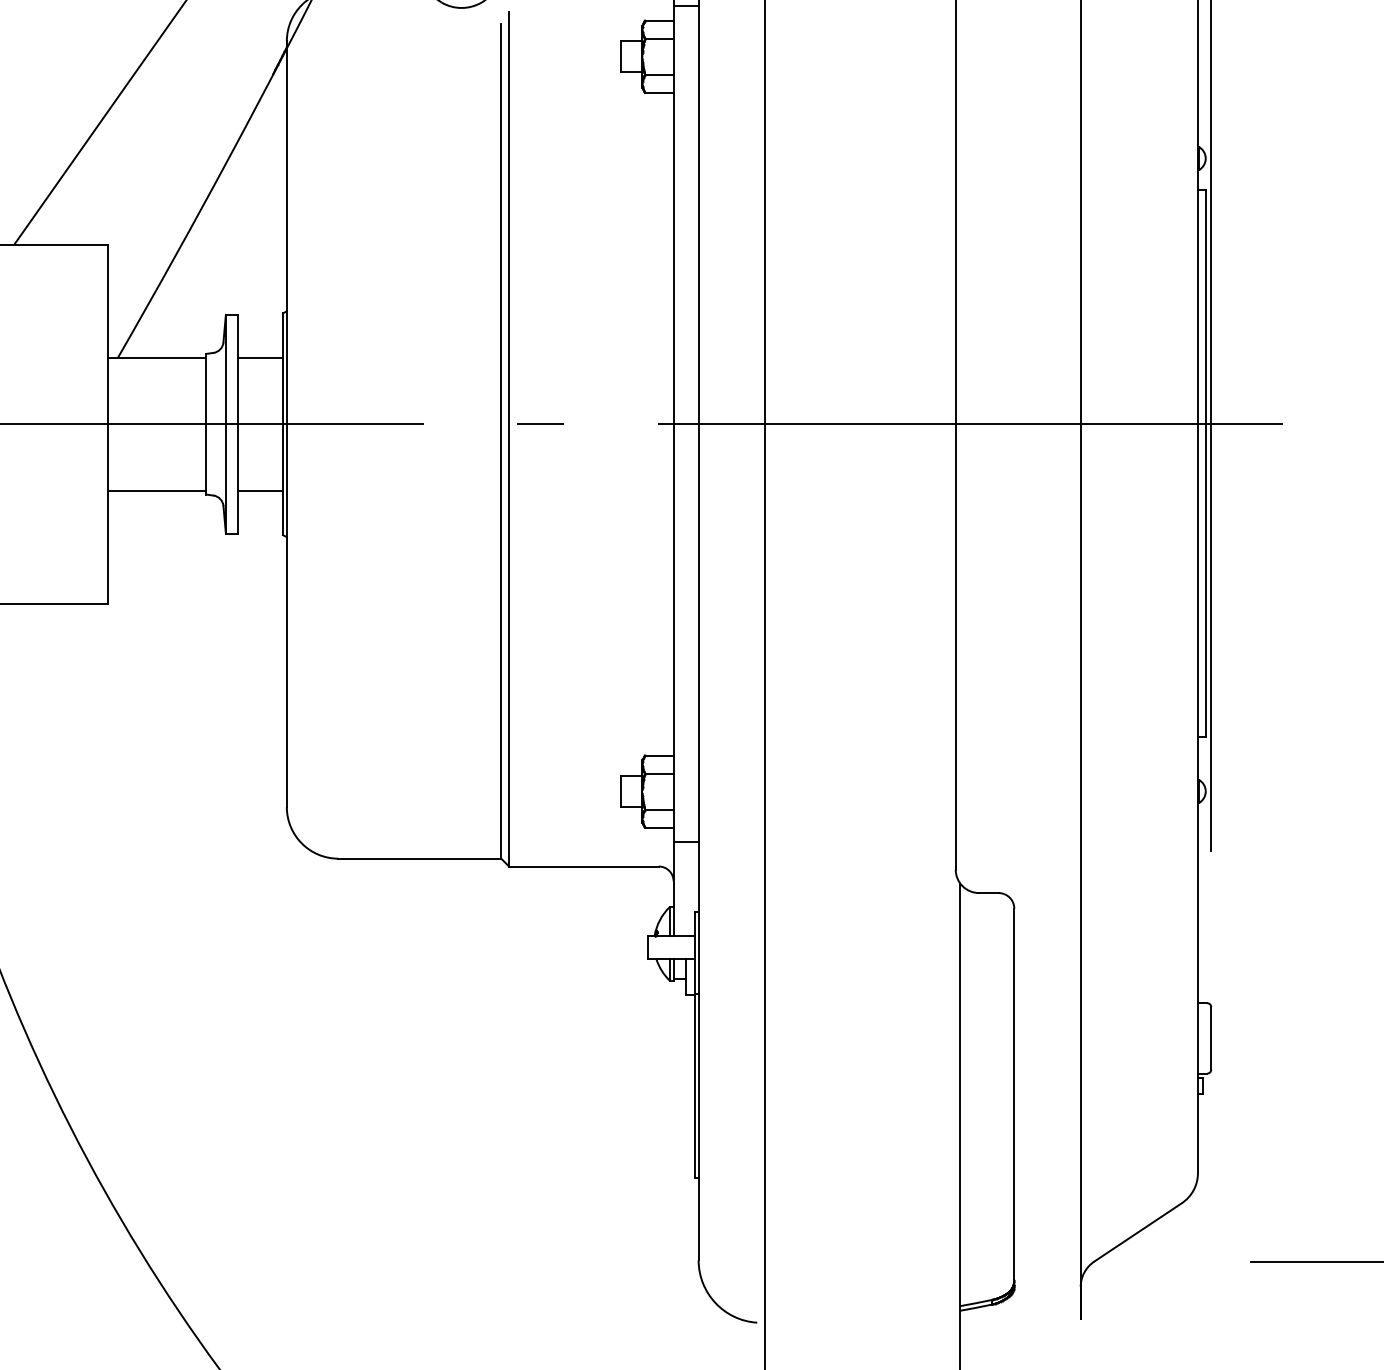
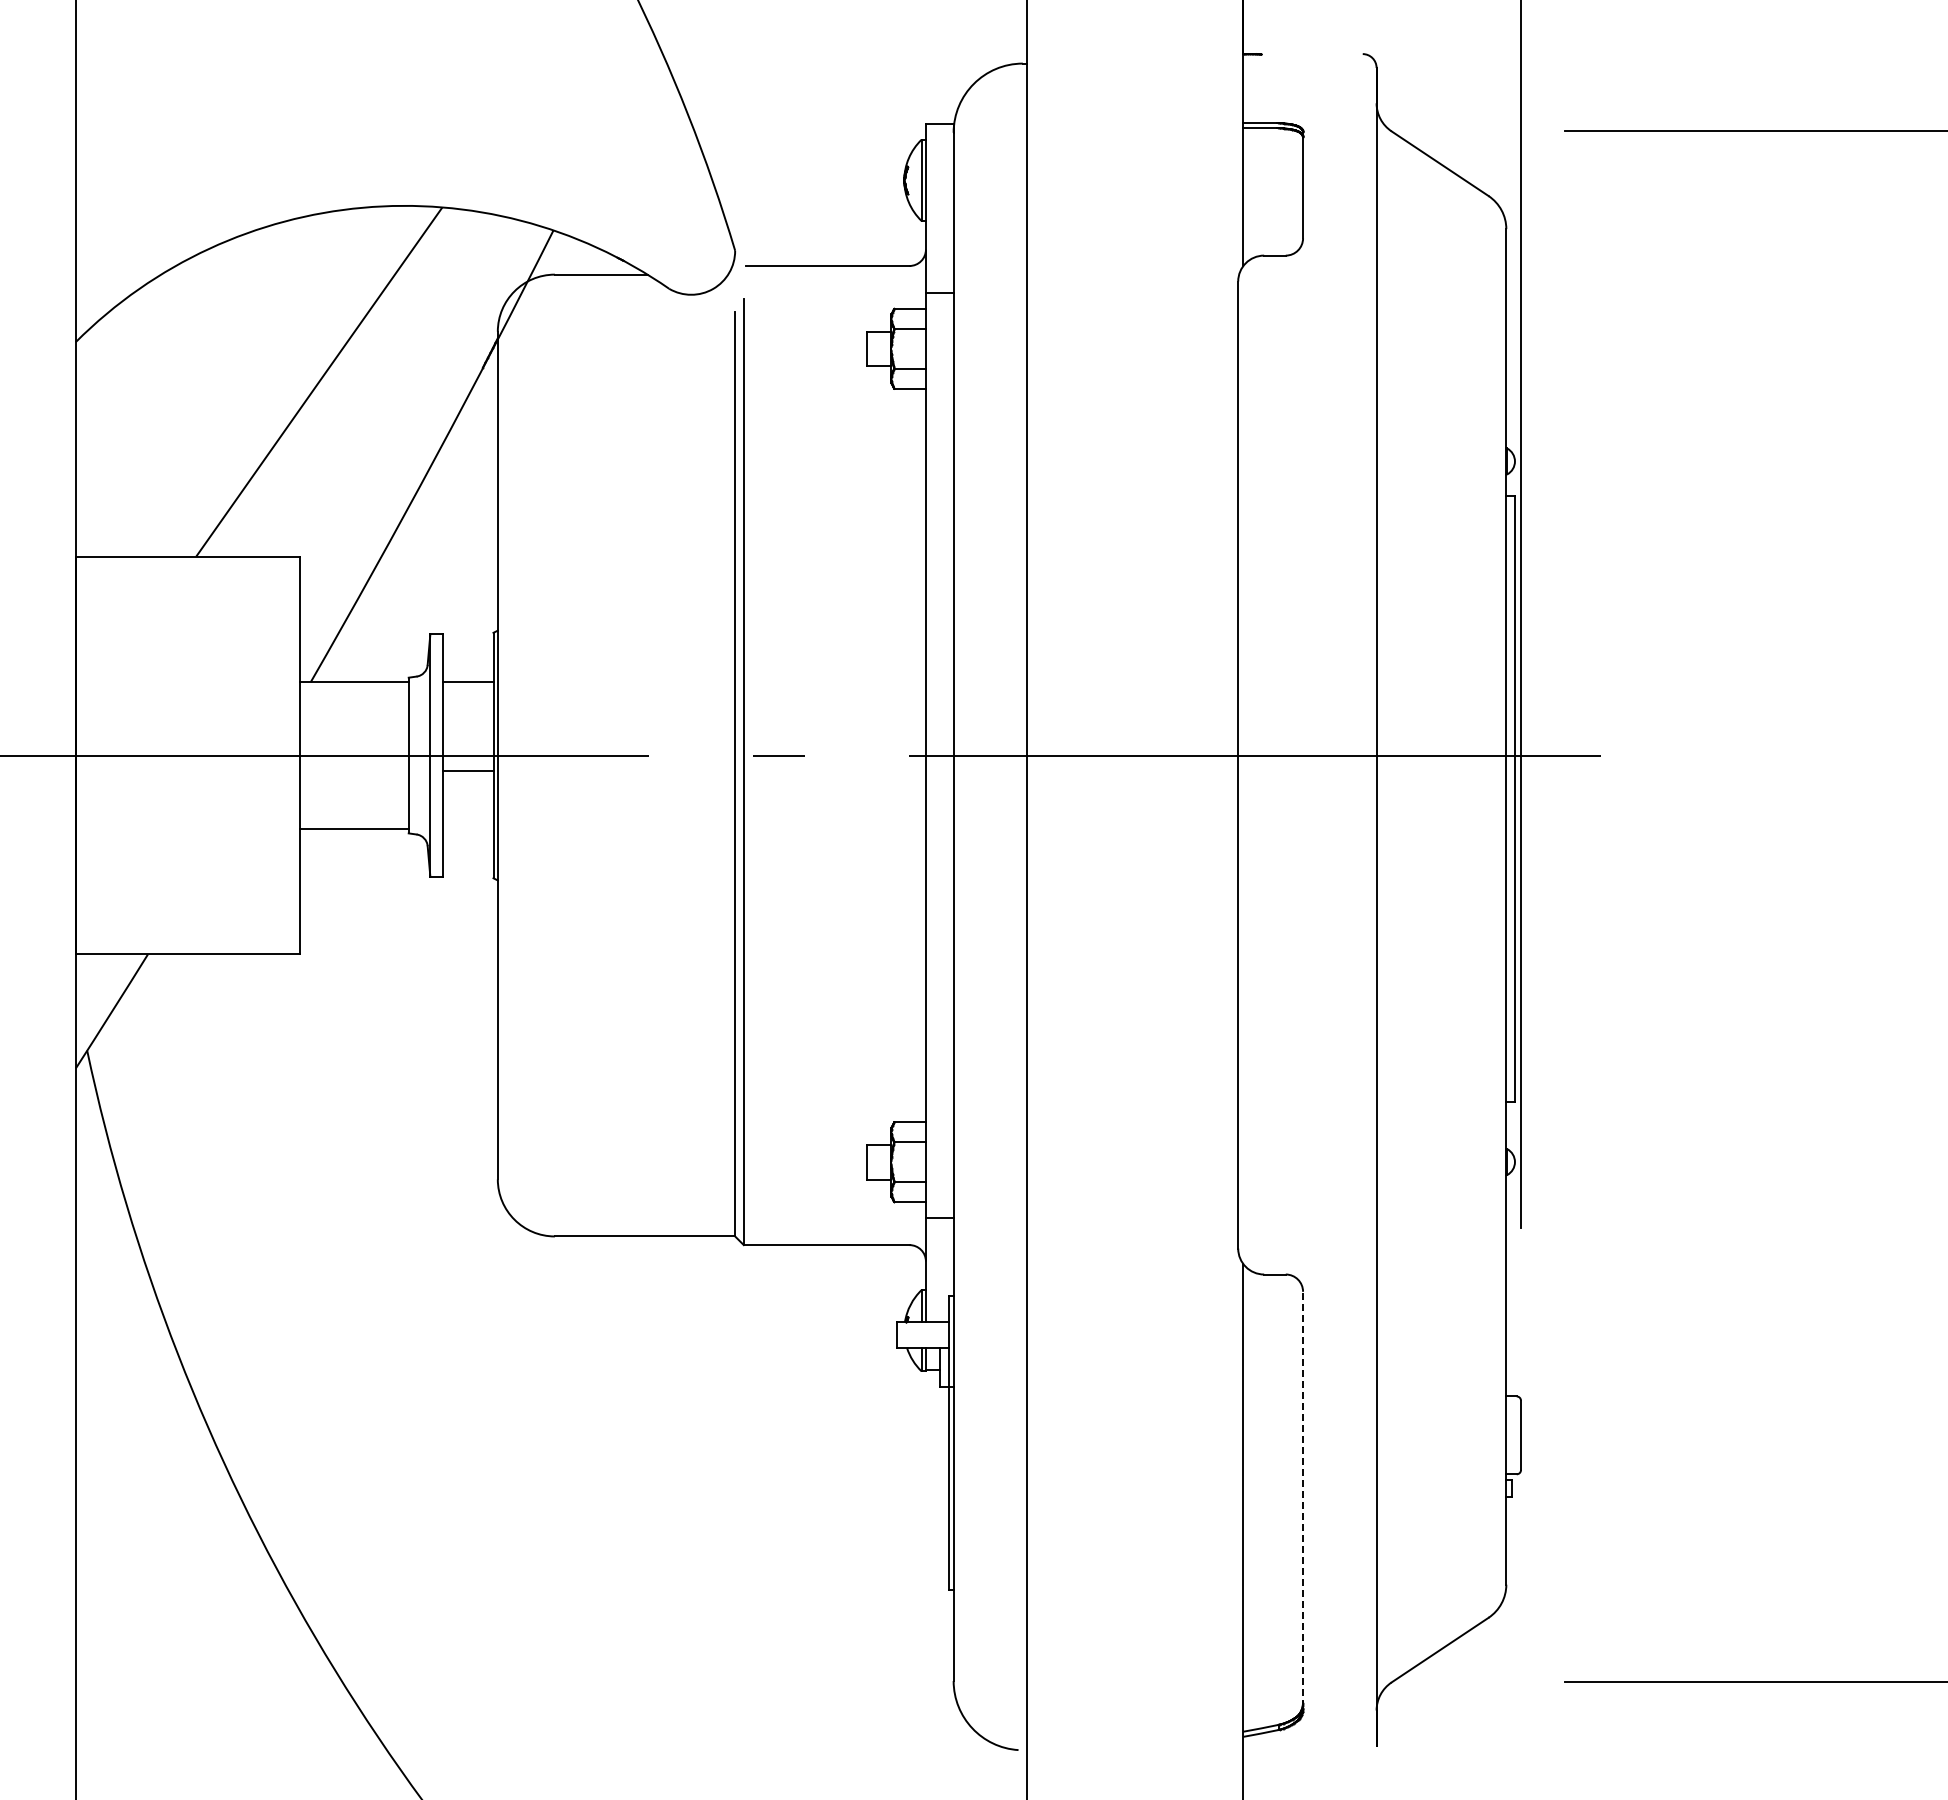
line: (260, 491) -> (468, 771), moved
line: (1014, 1096) -> (1303, 1499), solid -> dashed

